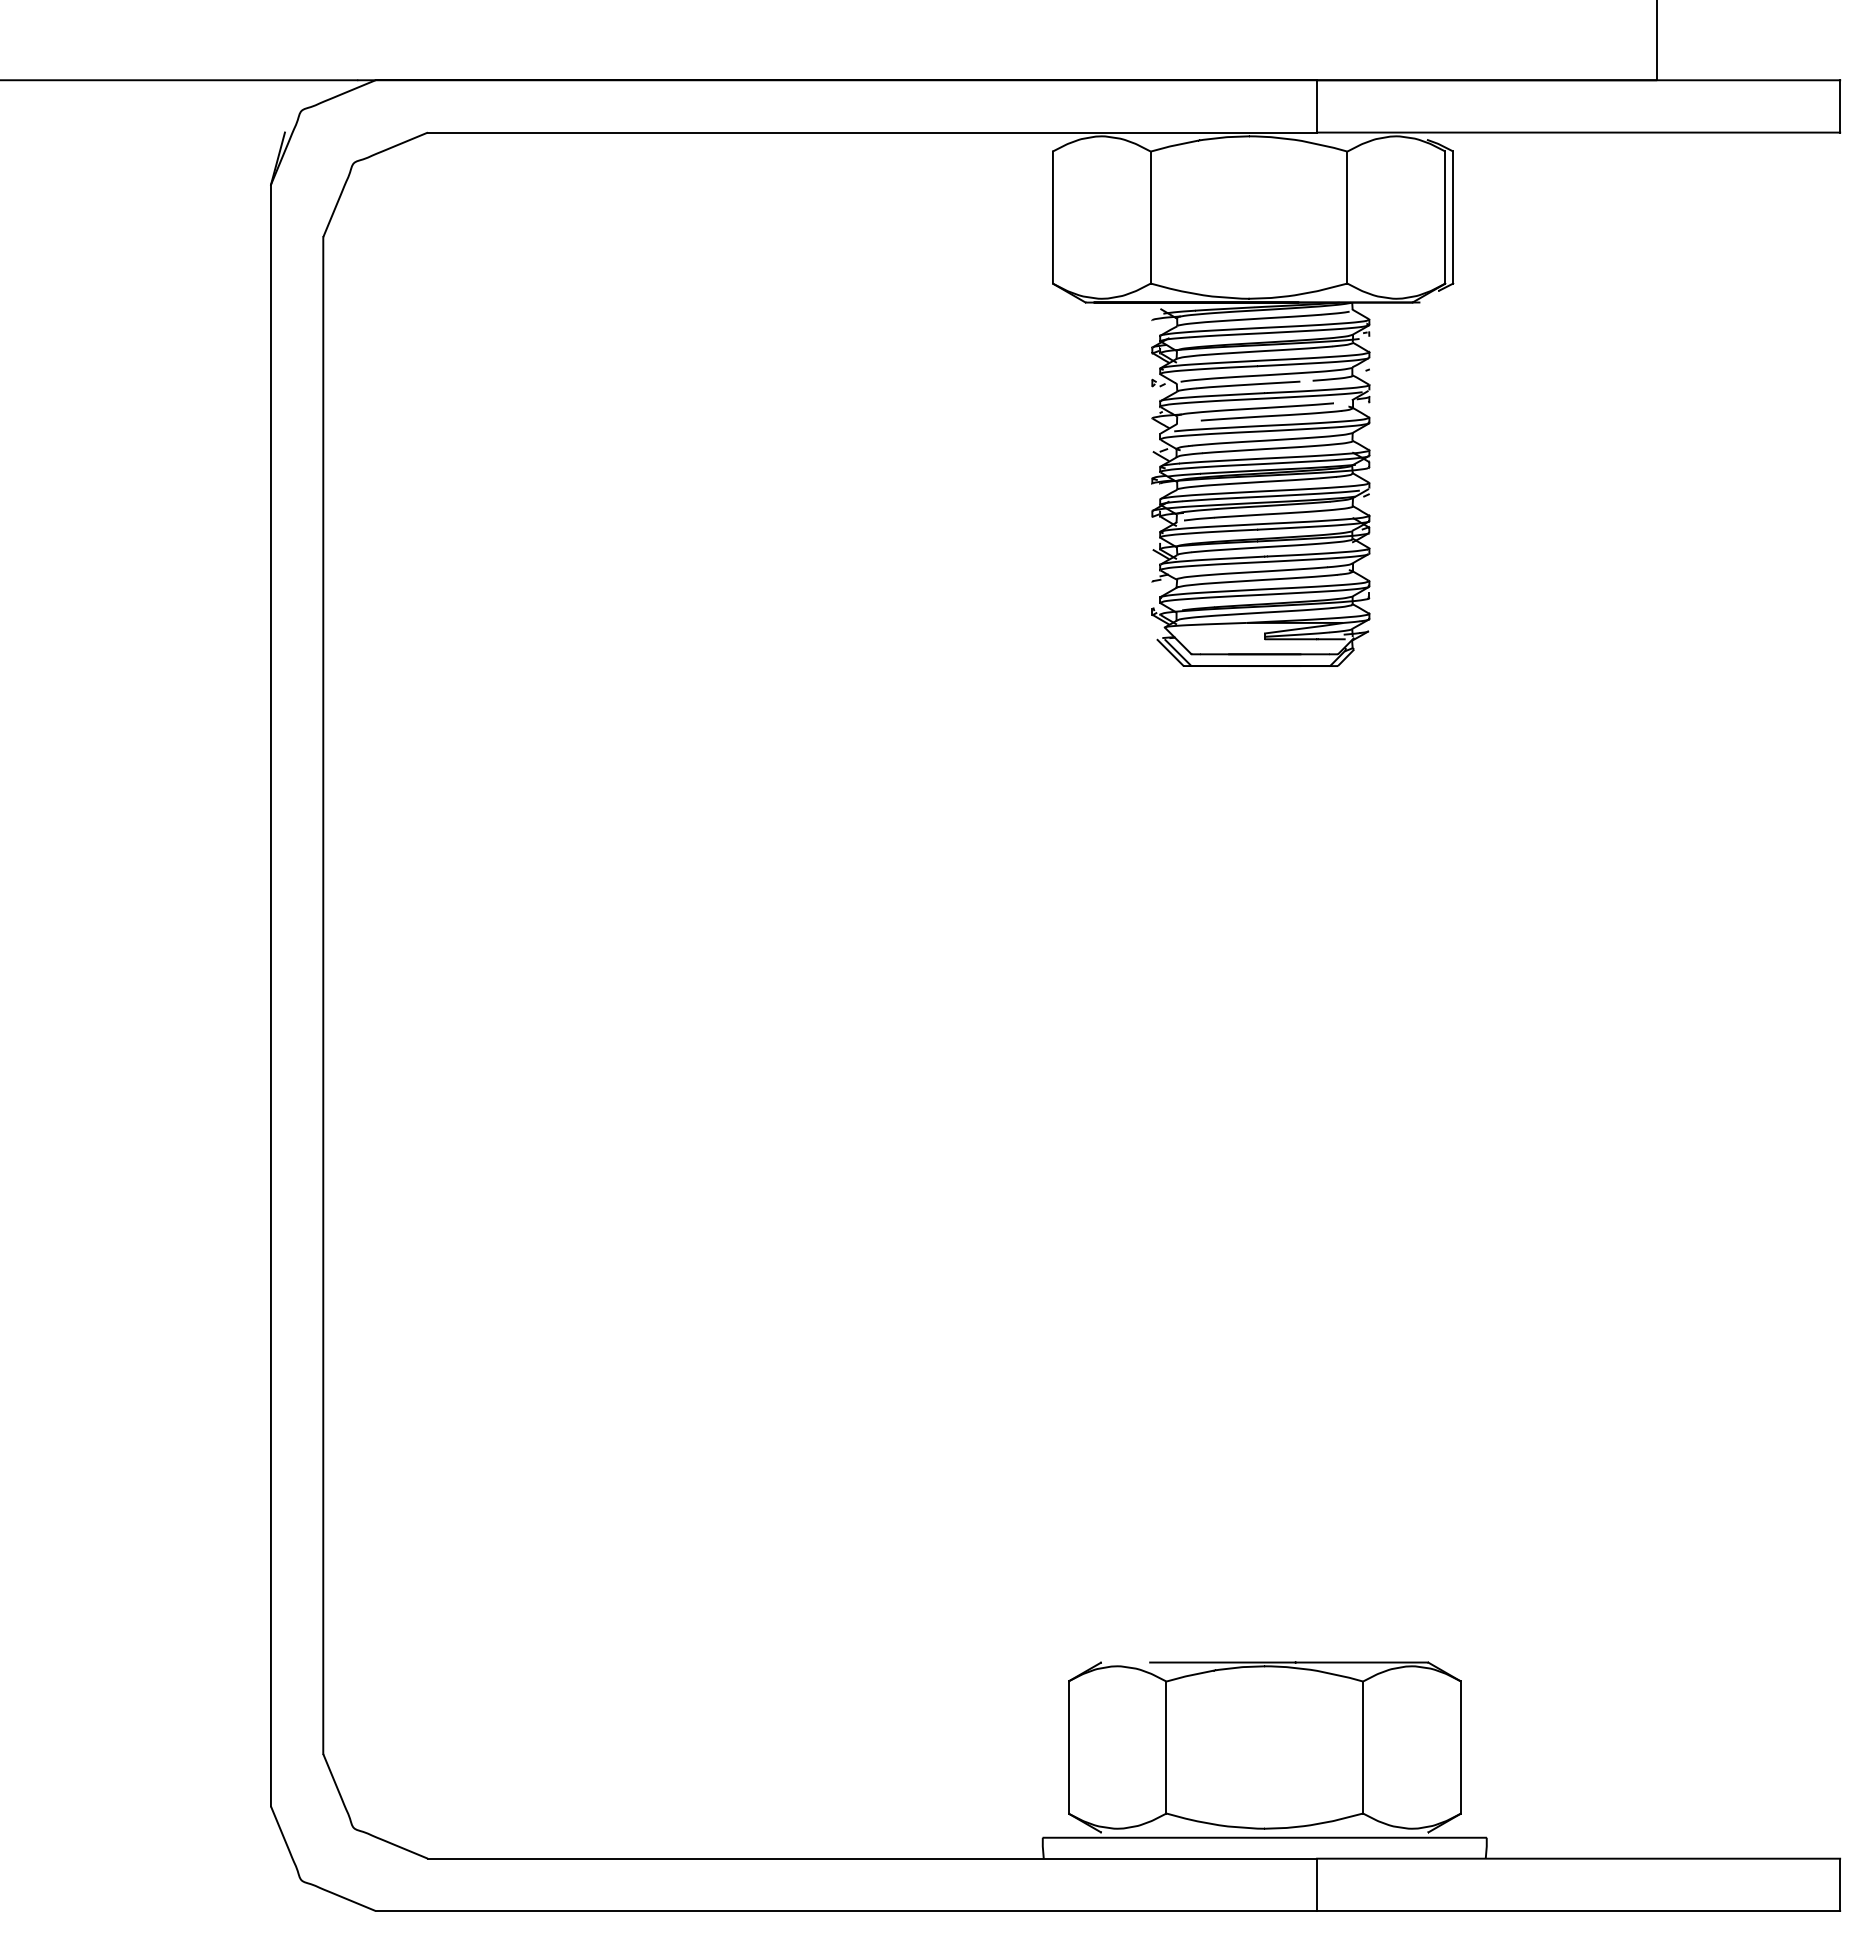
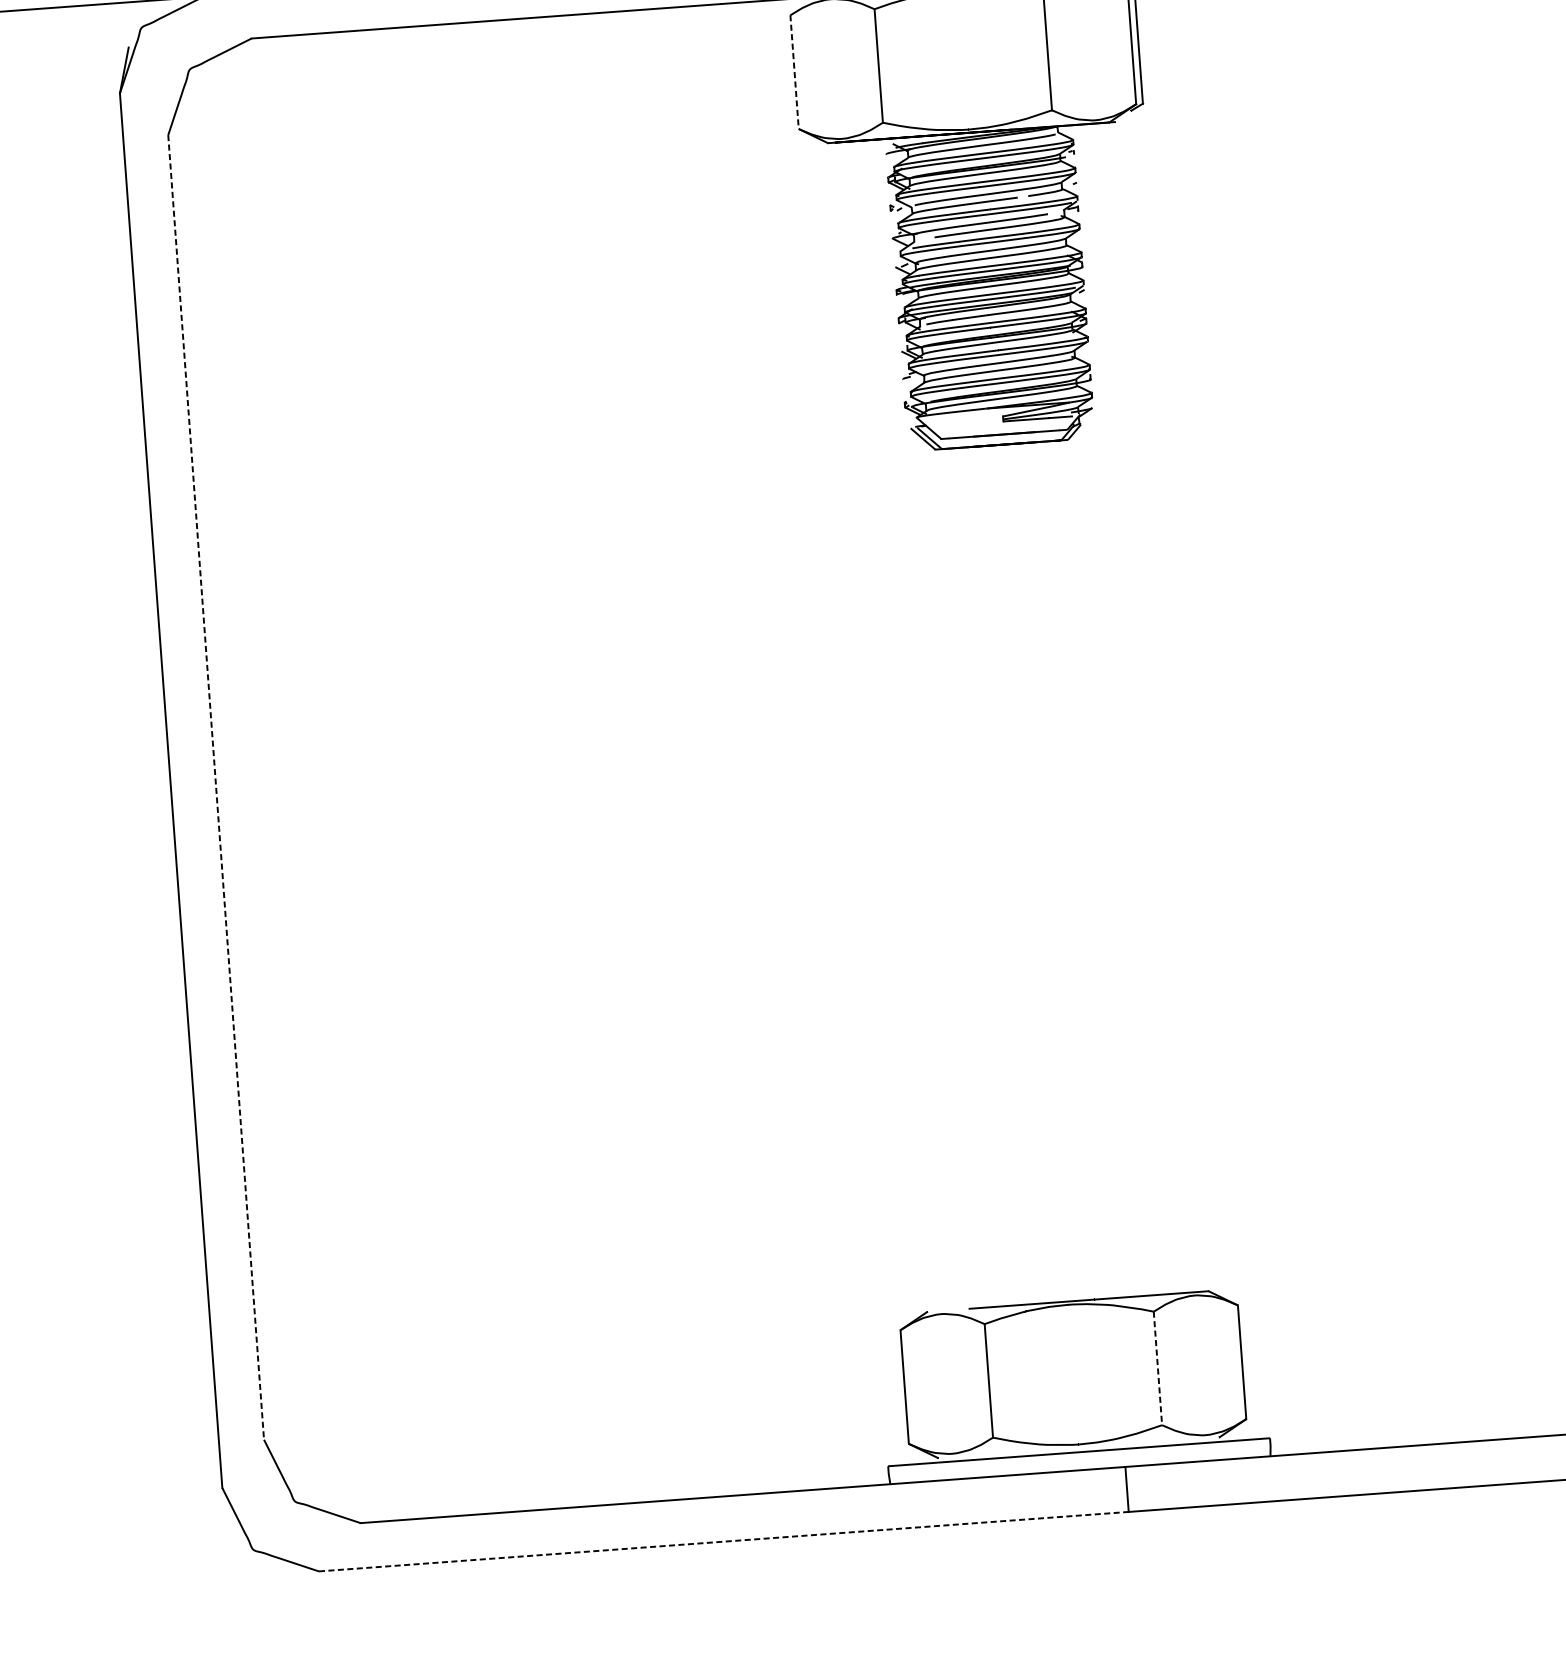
line: (1052, 218) -> (794, 72), solid -> dashed
line: (323, 996) -> (216, 788), solid -> dashed
line: (1363, 1747) -> (1158, 1368), solid -> dashed
line: (846, 1910) -> (723, 1541), solid -> dashed

